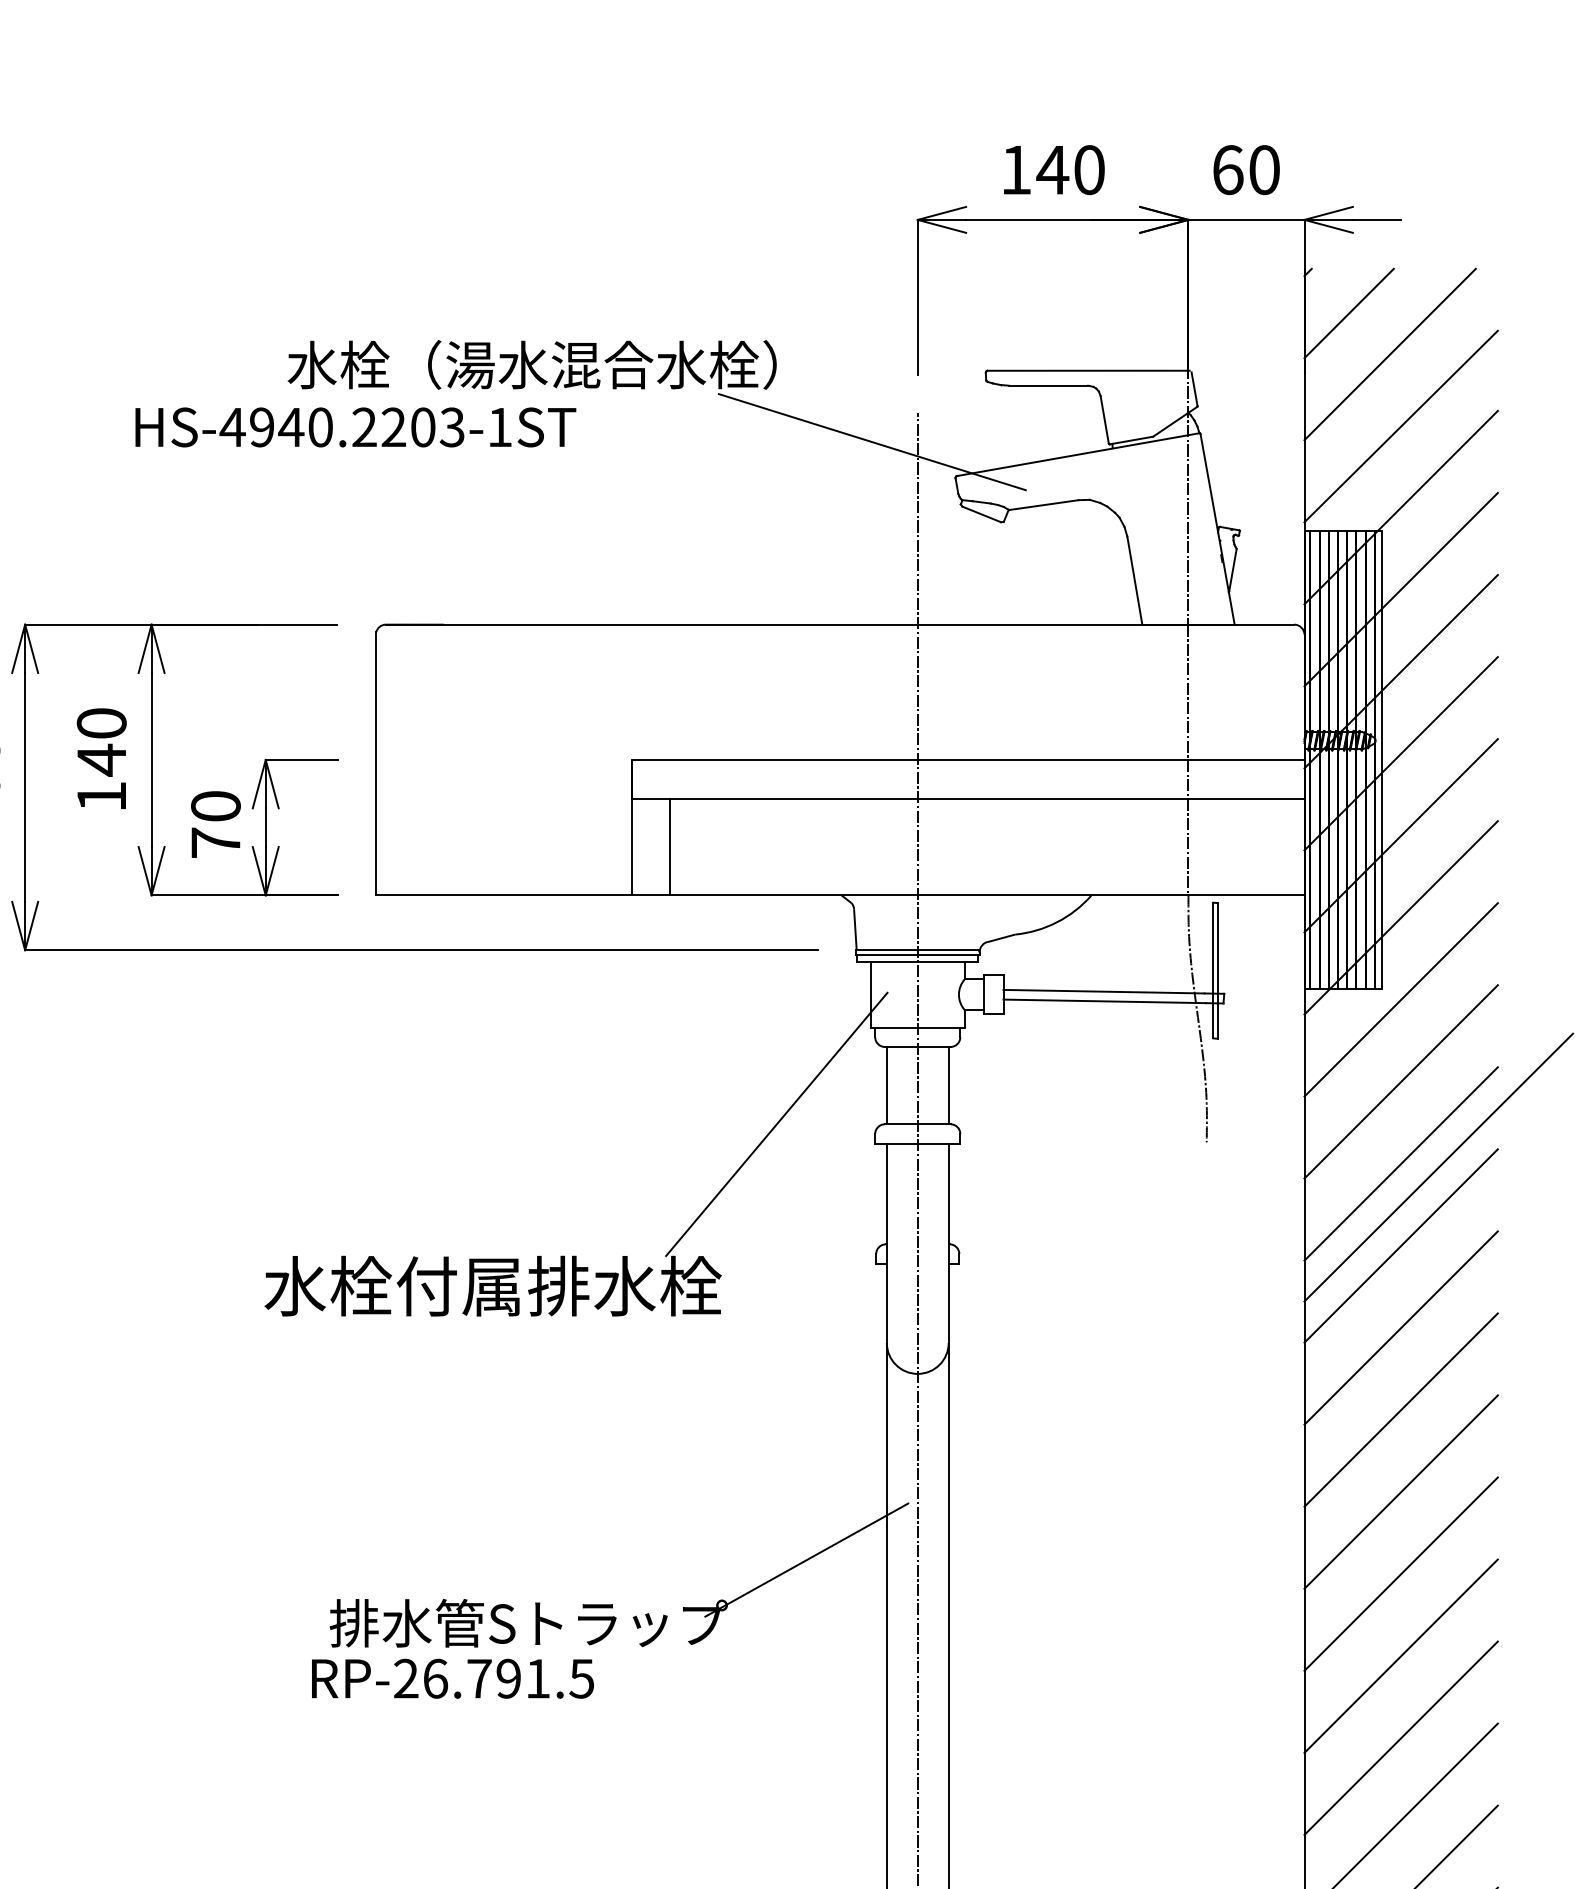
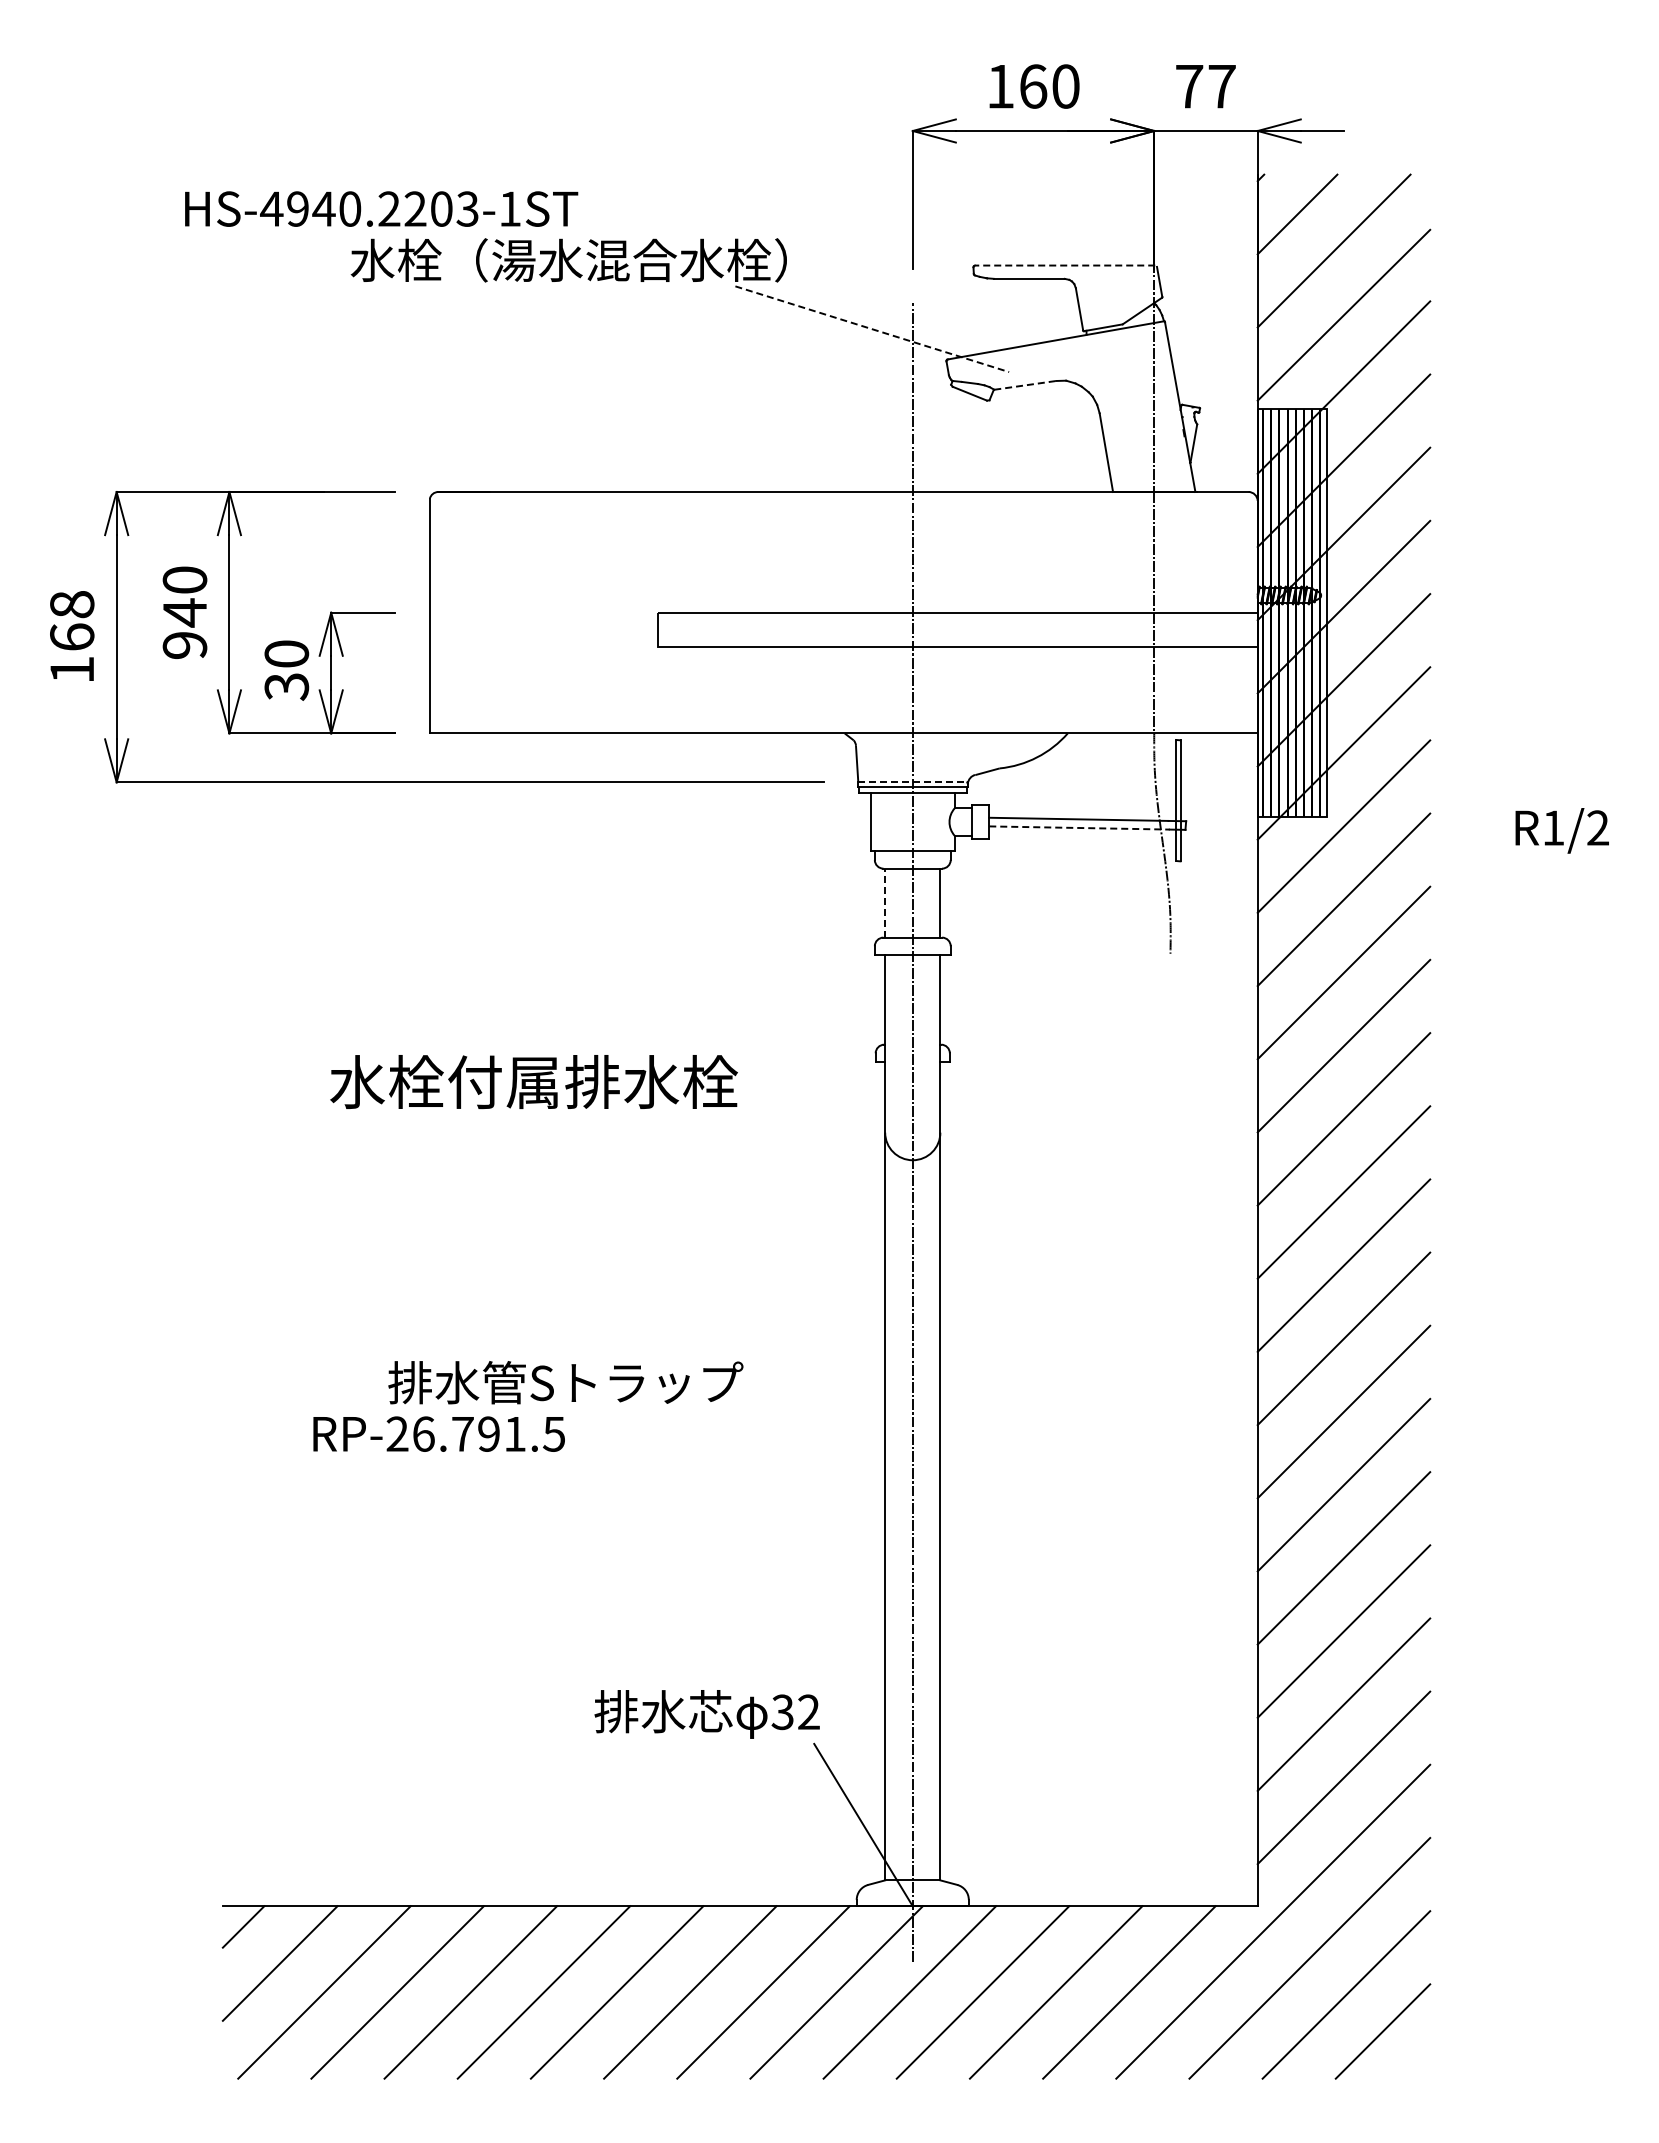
text: (1052, 170) -> (1032, 86), 140 -> 160
text: (1245, 170) -> (1205, 86), 60 -> 77
line: (1087, 370) -> (1064, 265), solid -> dashed
text: (355, 426) -> (381, 208), moved
line: (872, 442) -> (872, 329), solid -> dashed
line: (1044, 505) -> (1025, 385), solid -> dashed
text: (101, 796) -> (184, 645), 140 -> 940
line: (631, 827) -> (657, 672), removed
text: (215, 842) -> (286, 686), 70 -> 30
line: (670, 847) -> (692, 690), removed
line: (918, 950) -> (913, 782), solid -> dashed
line: (1105, 1001) -> (1080, 828), solid -> dashed
line: (887, 1084) -> (885, 902), solid -> dashed
line: (776, 1124) -> (786, 937), removed
line: (1438, 1166) -> (1377, 975), removed
line: (806, 1559) -> (813, 1325), removed
text: (452, 1678) -> (438, 1433), moved

